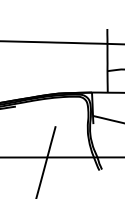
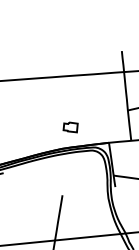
part: (66, 78) -> (71, 126), added

